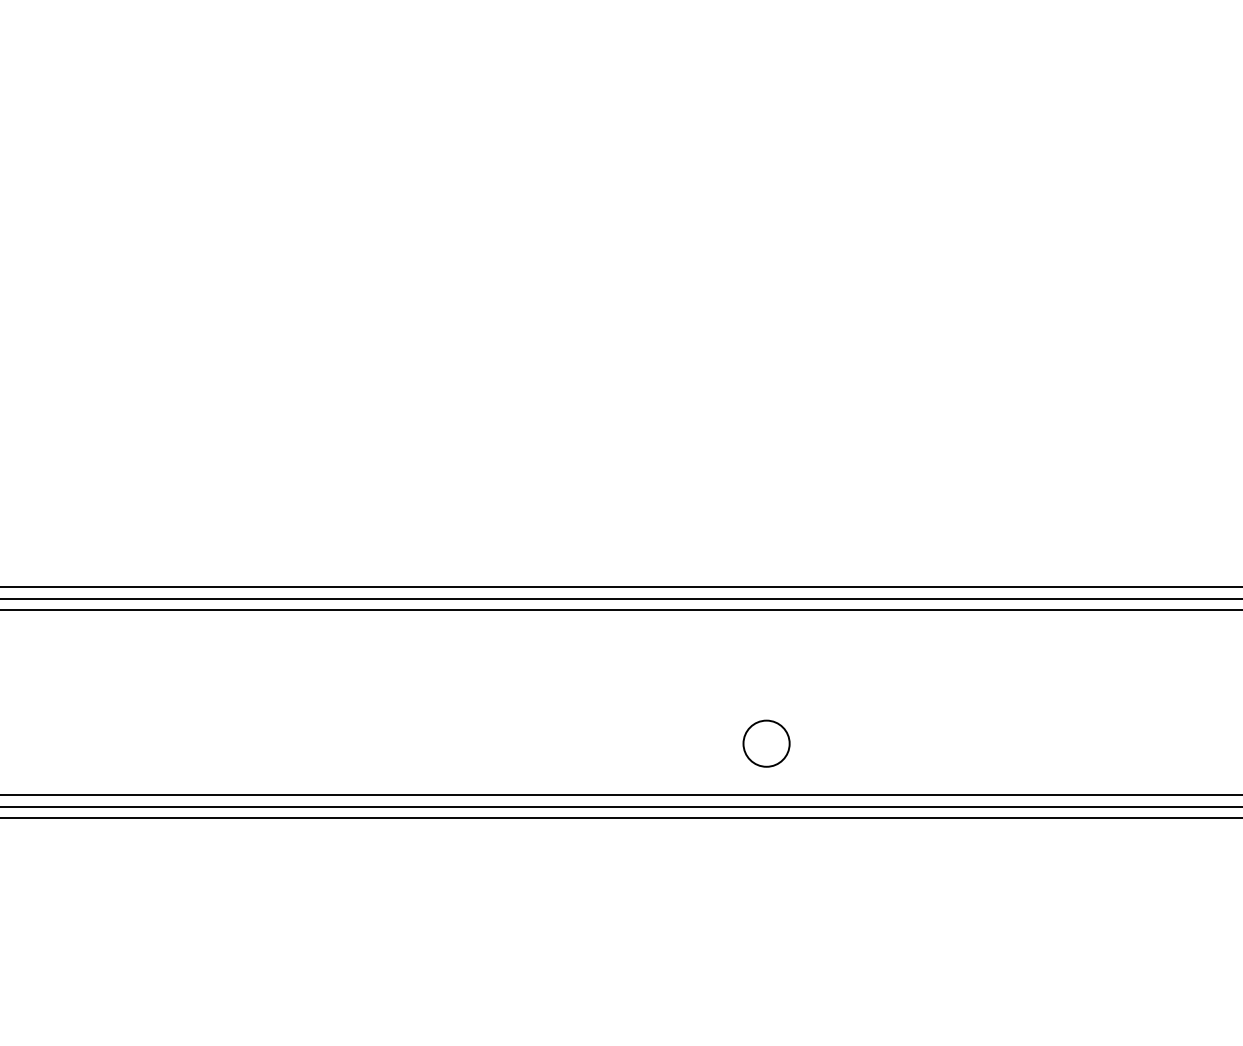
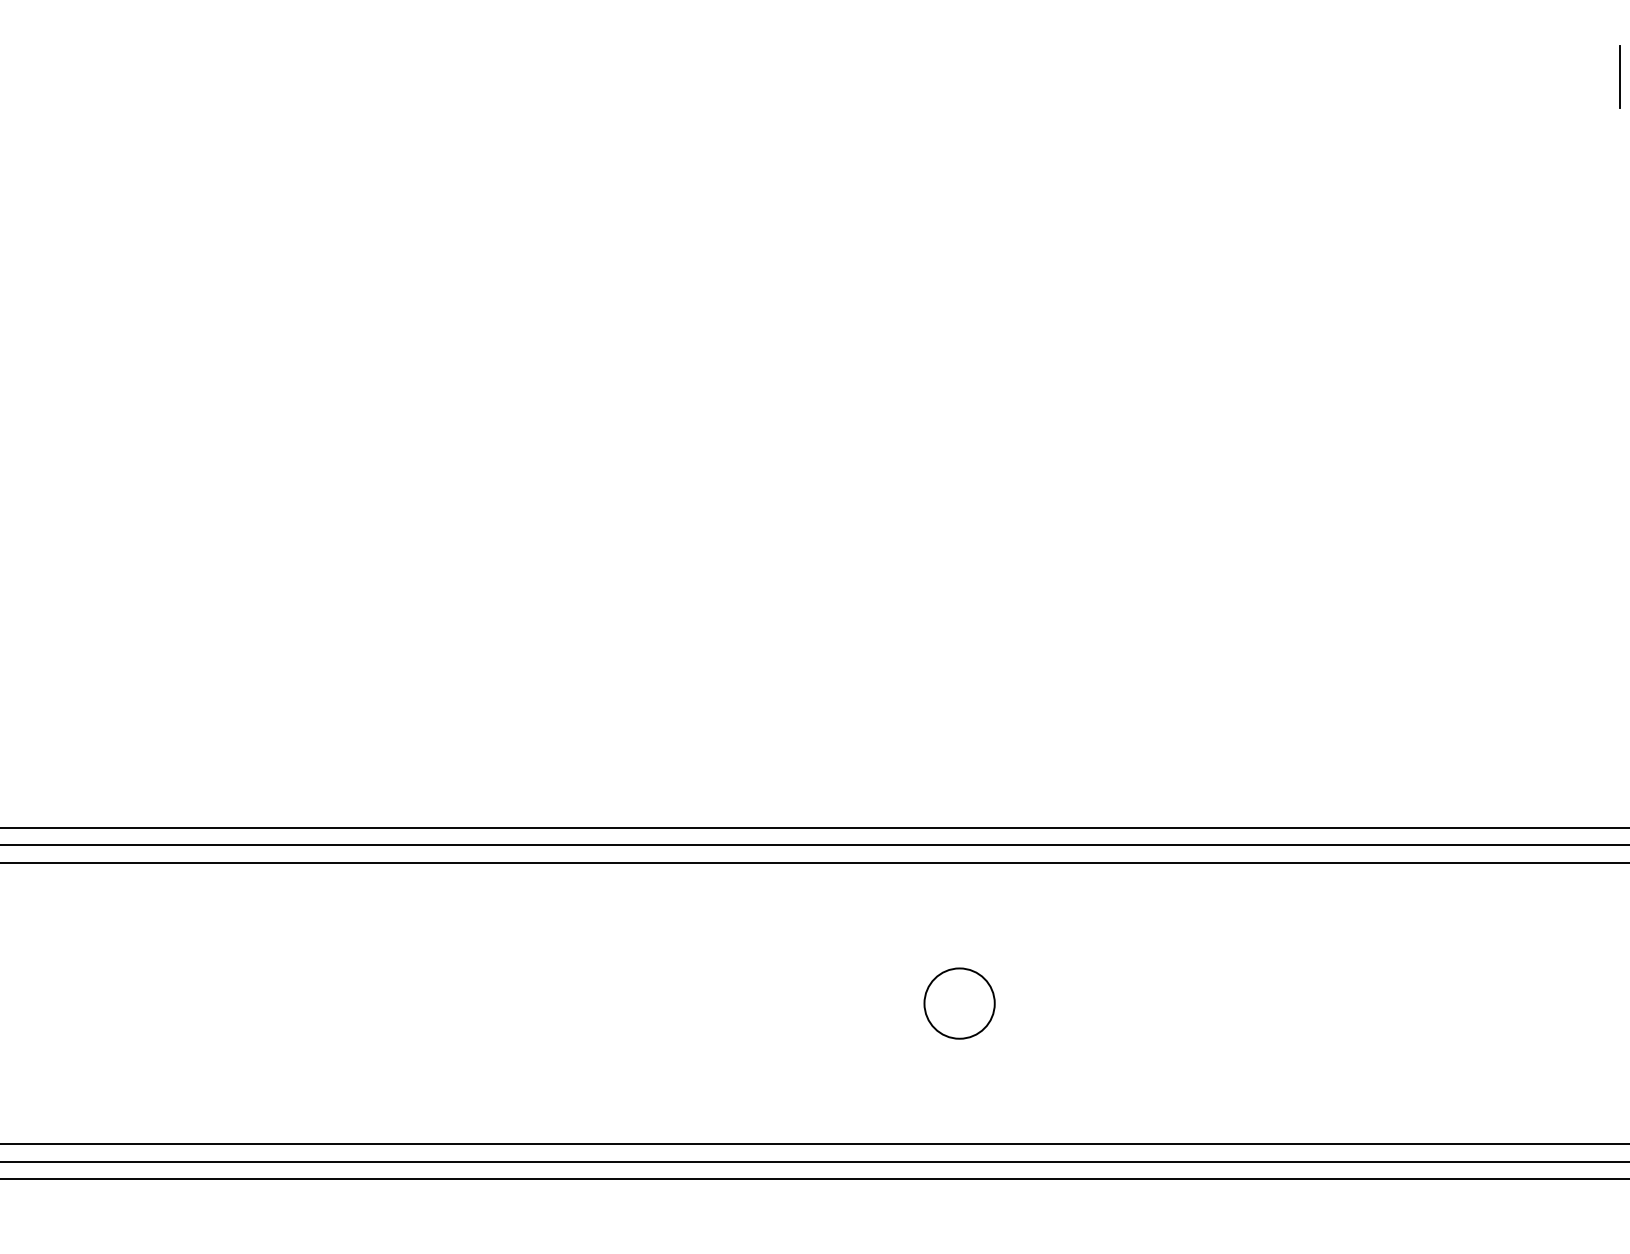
line: (1200, 93) -> (1620, 76), added
circle: (766, 743) -> (959, 1003), moved

